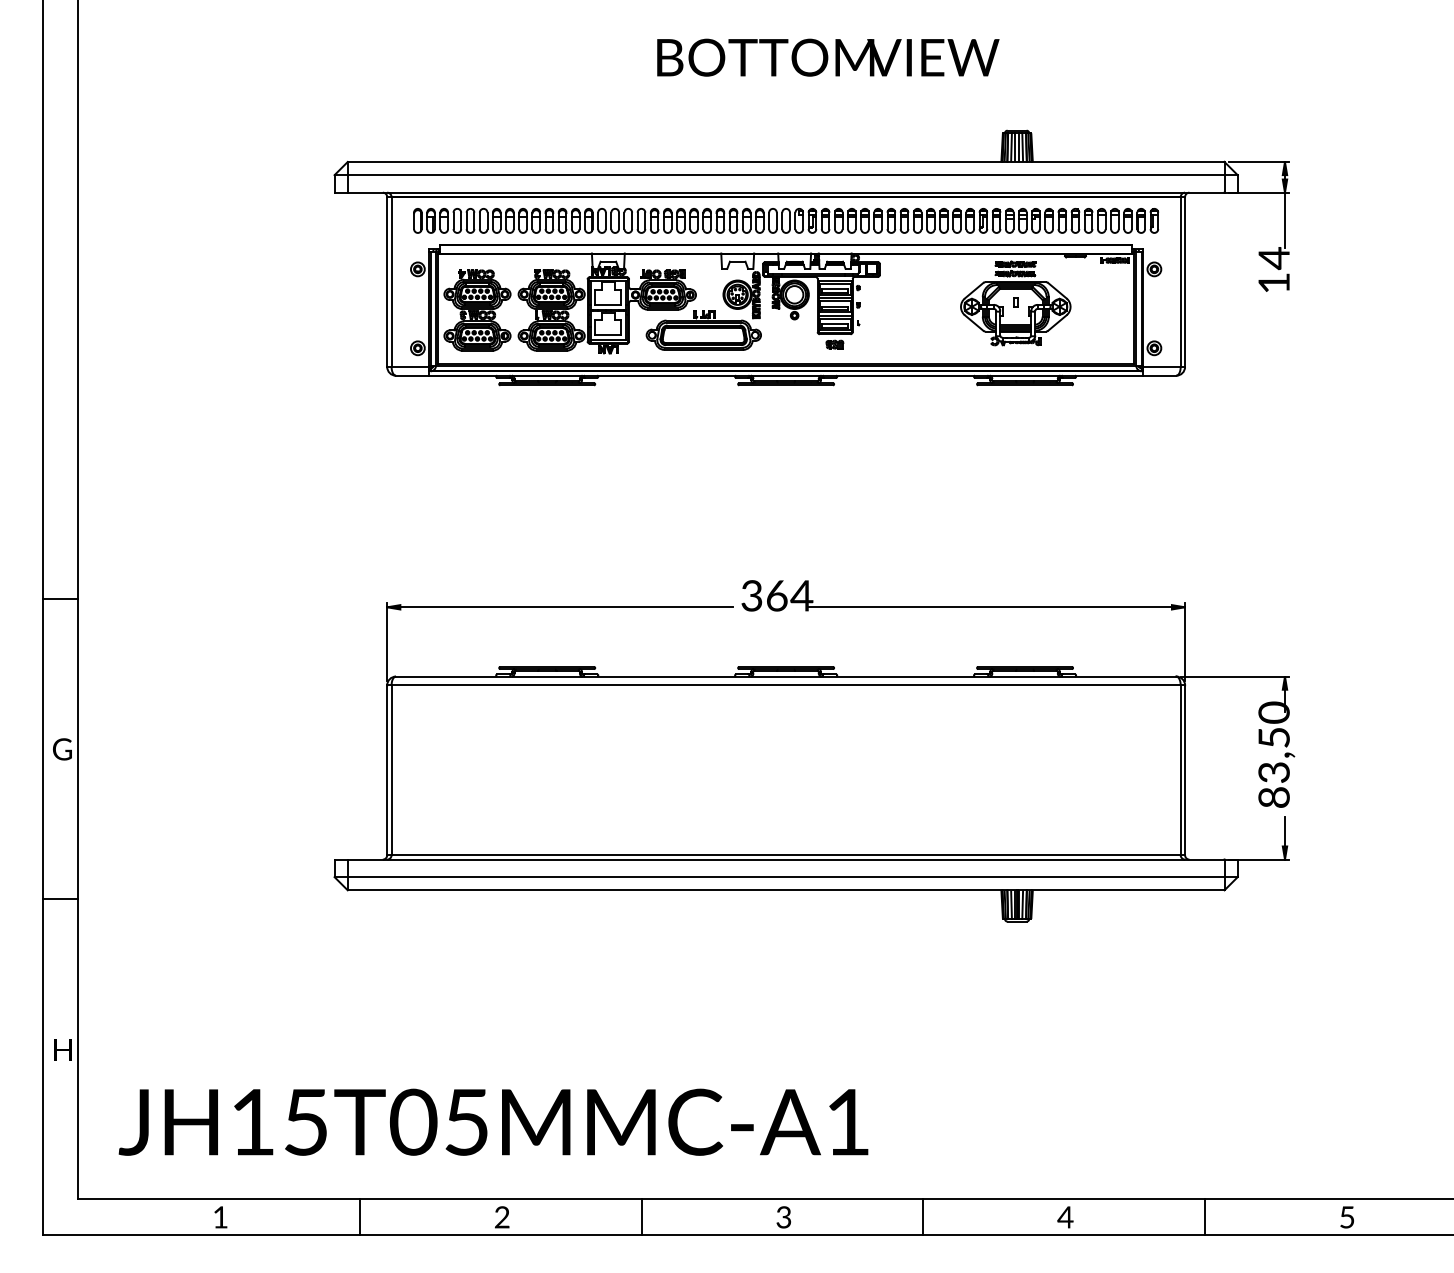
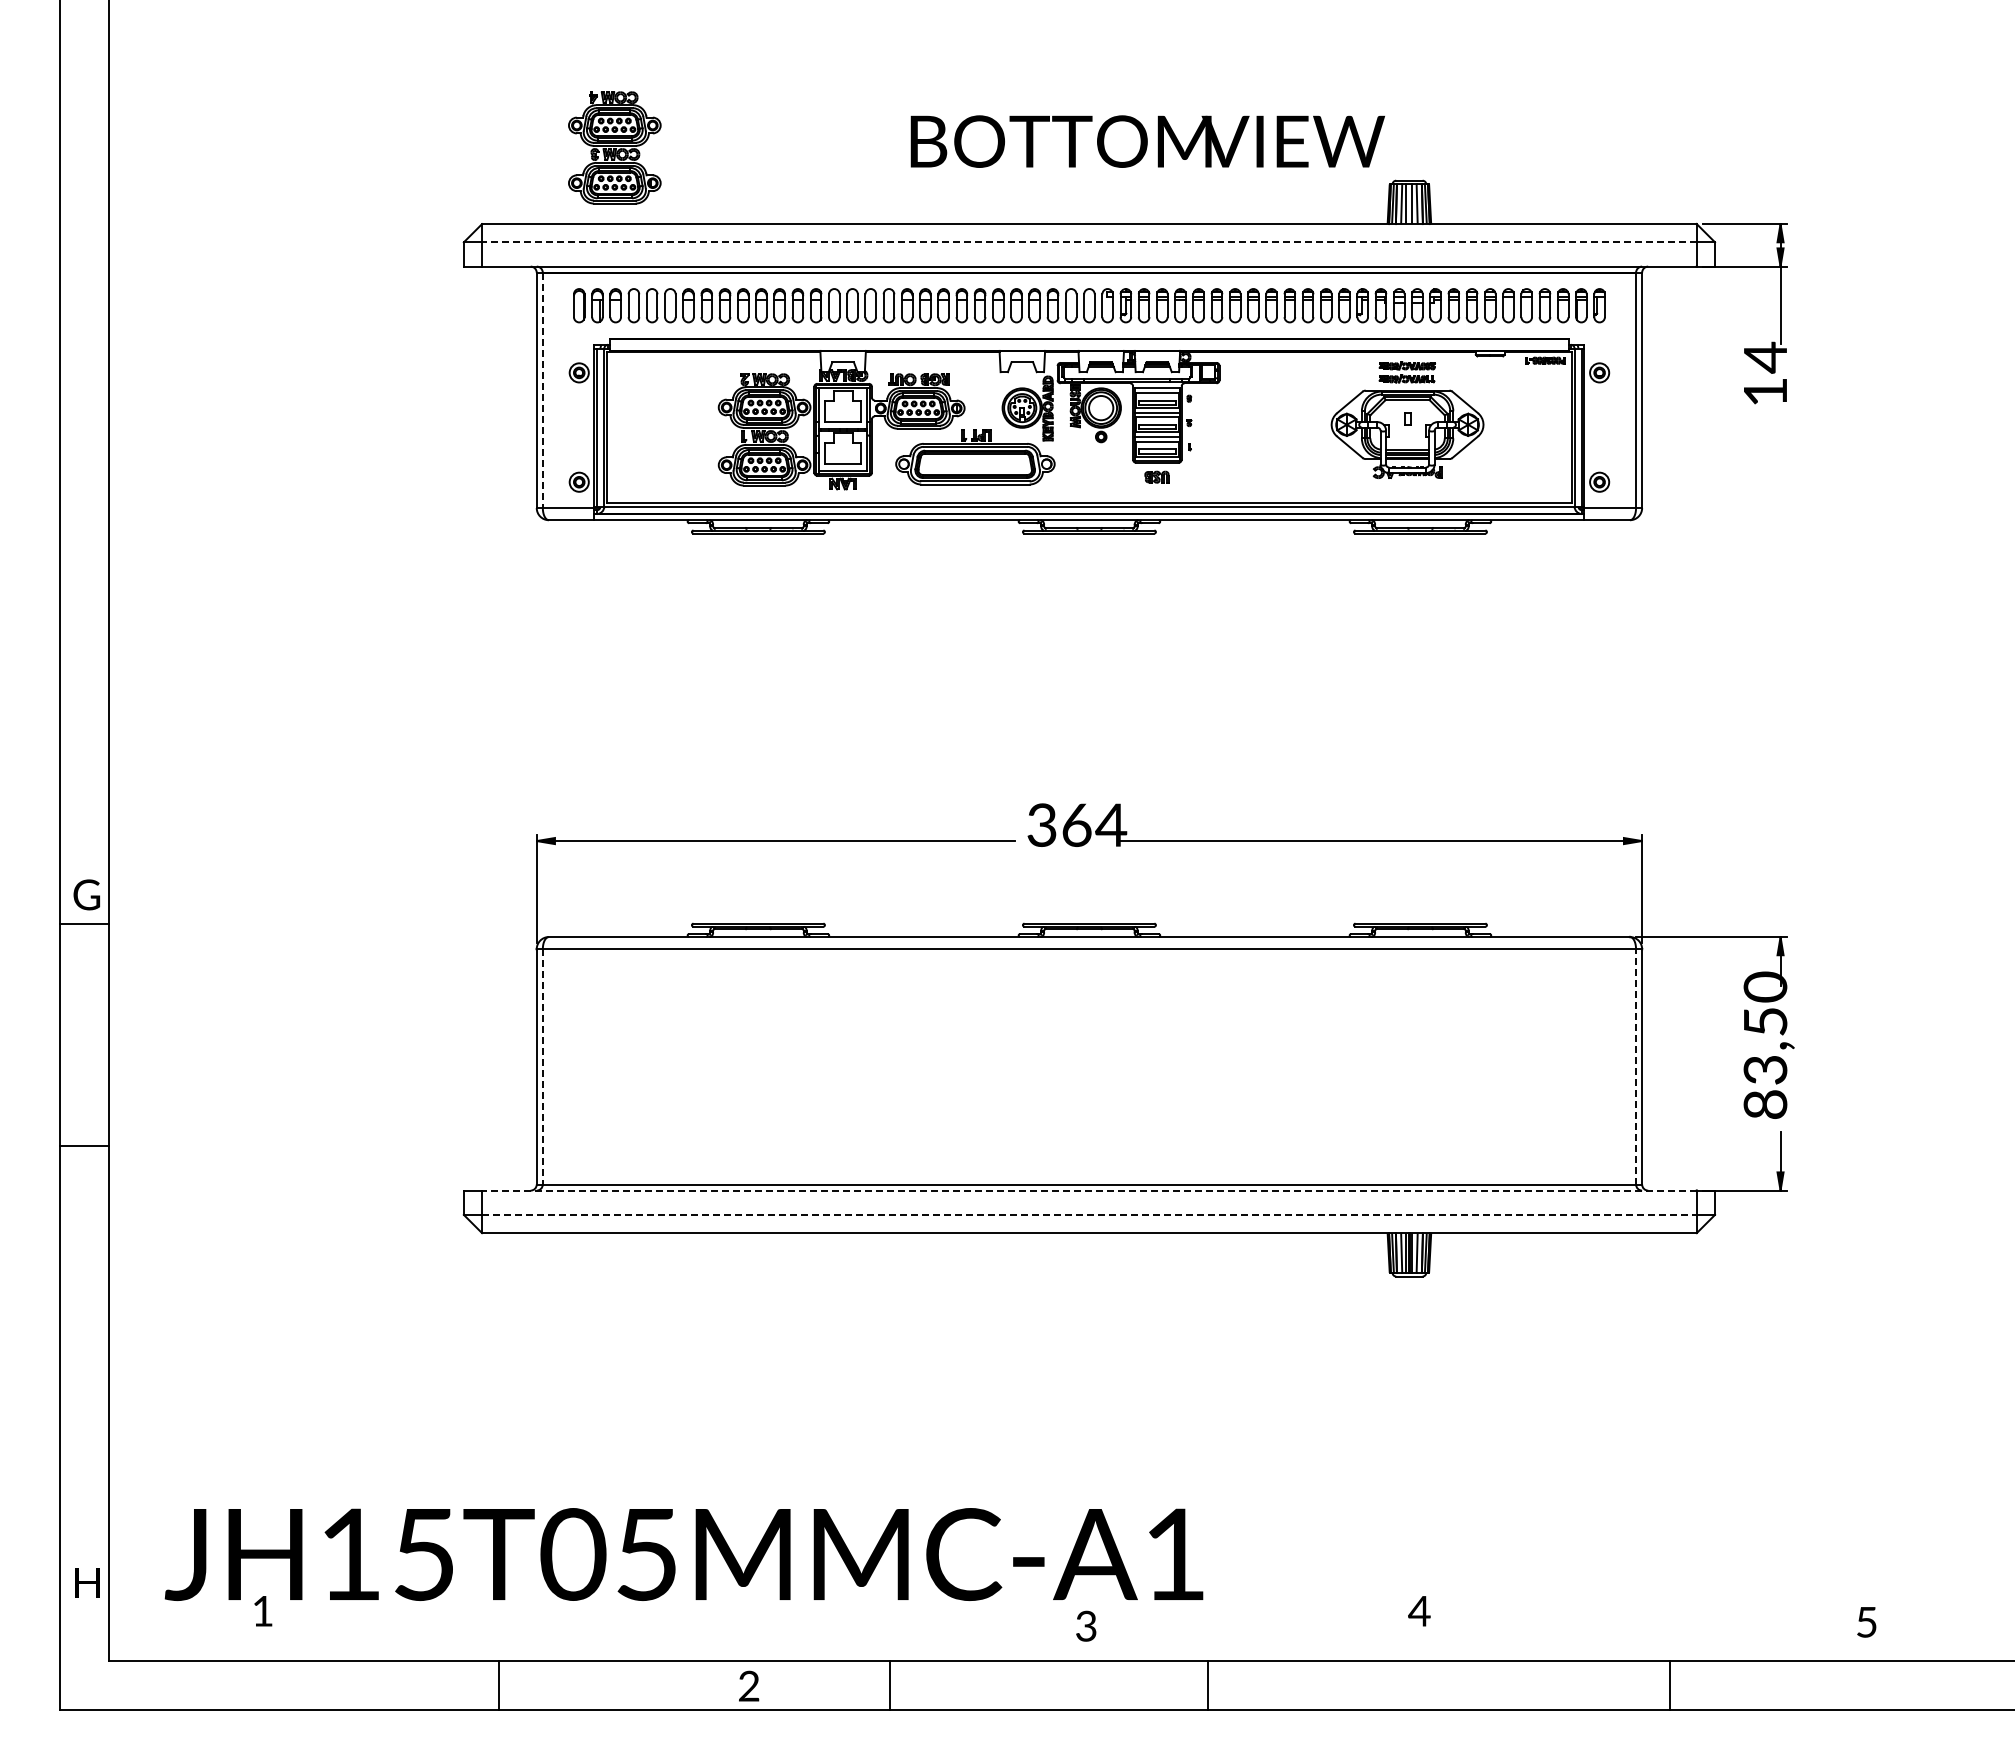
text: (828, 57) -> (1147, 141), moved
line: (785, 175) -> (1088, 242), solid -> dashed
line: (391, 282) -> (542, 390), solid -> dashed
part: (477, 310) -> (614, 147), moved
line: (60, 598) -> (84, 924), moved
text: (62, 749) -> (86, 894), moved
line: (391, 770) -> (542, 1066), solid -> dashed
line: (1181, 770) -> (1636, 1066), solid -> dashed
line: (785, 859) -> (1088, 1190), solid -> dashed
line: (786, 876) -> (1089, 1214), solid -> dashed
line: (60, 899) -> (84, 1146), moved
text: (62, 1049) -> (87, 1582), moved
text: (502, 1216) -> (749, 1685), moved
text: (784, 1216) -> (1086, 1625), moved
line: (923, 1216) -> (1207, 1685), moved
text: (221, 1217) -> (263, 1611), moved
text: (1065, 1217) -> (1419, 1611), moved
text: (1347, 1217) -> (1866, 1622), moved

